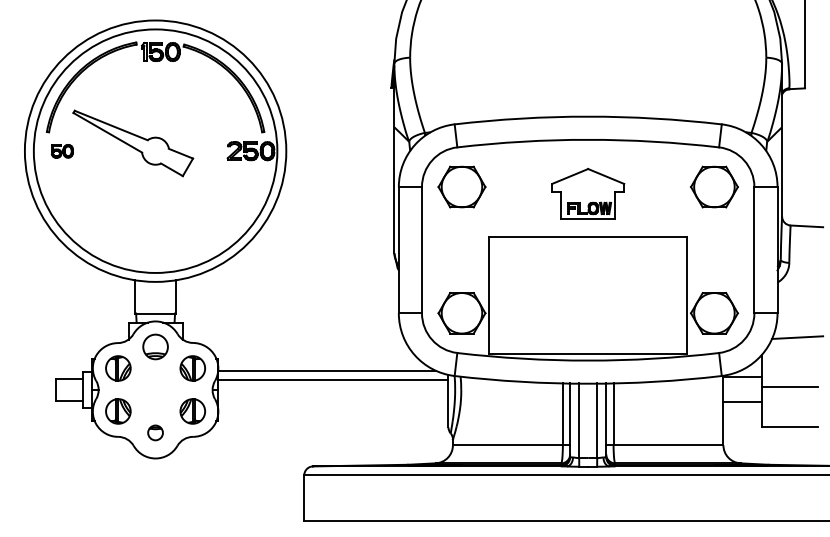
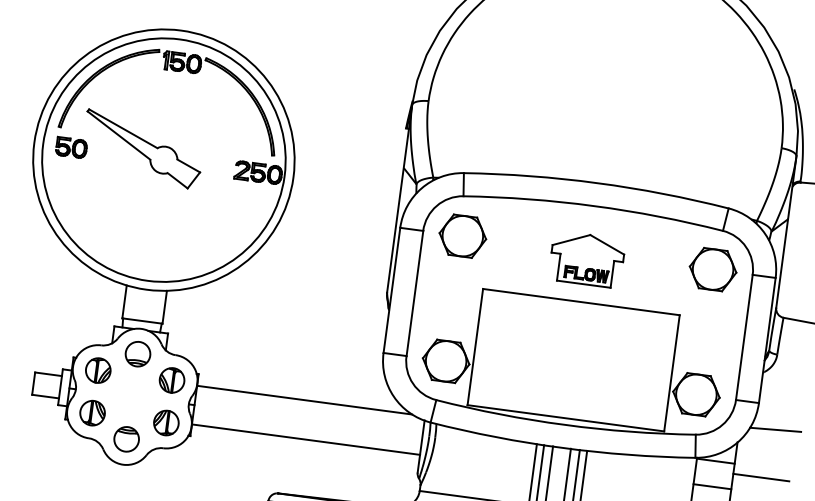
part: (62, 151) -> (71, 148), size x1.43
line: (333, 380) -> (306, 439), moved
part: (155, 432) -> (126, 438), size x1.67

